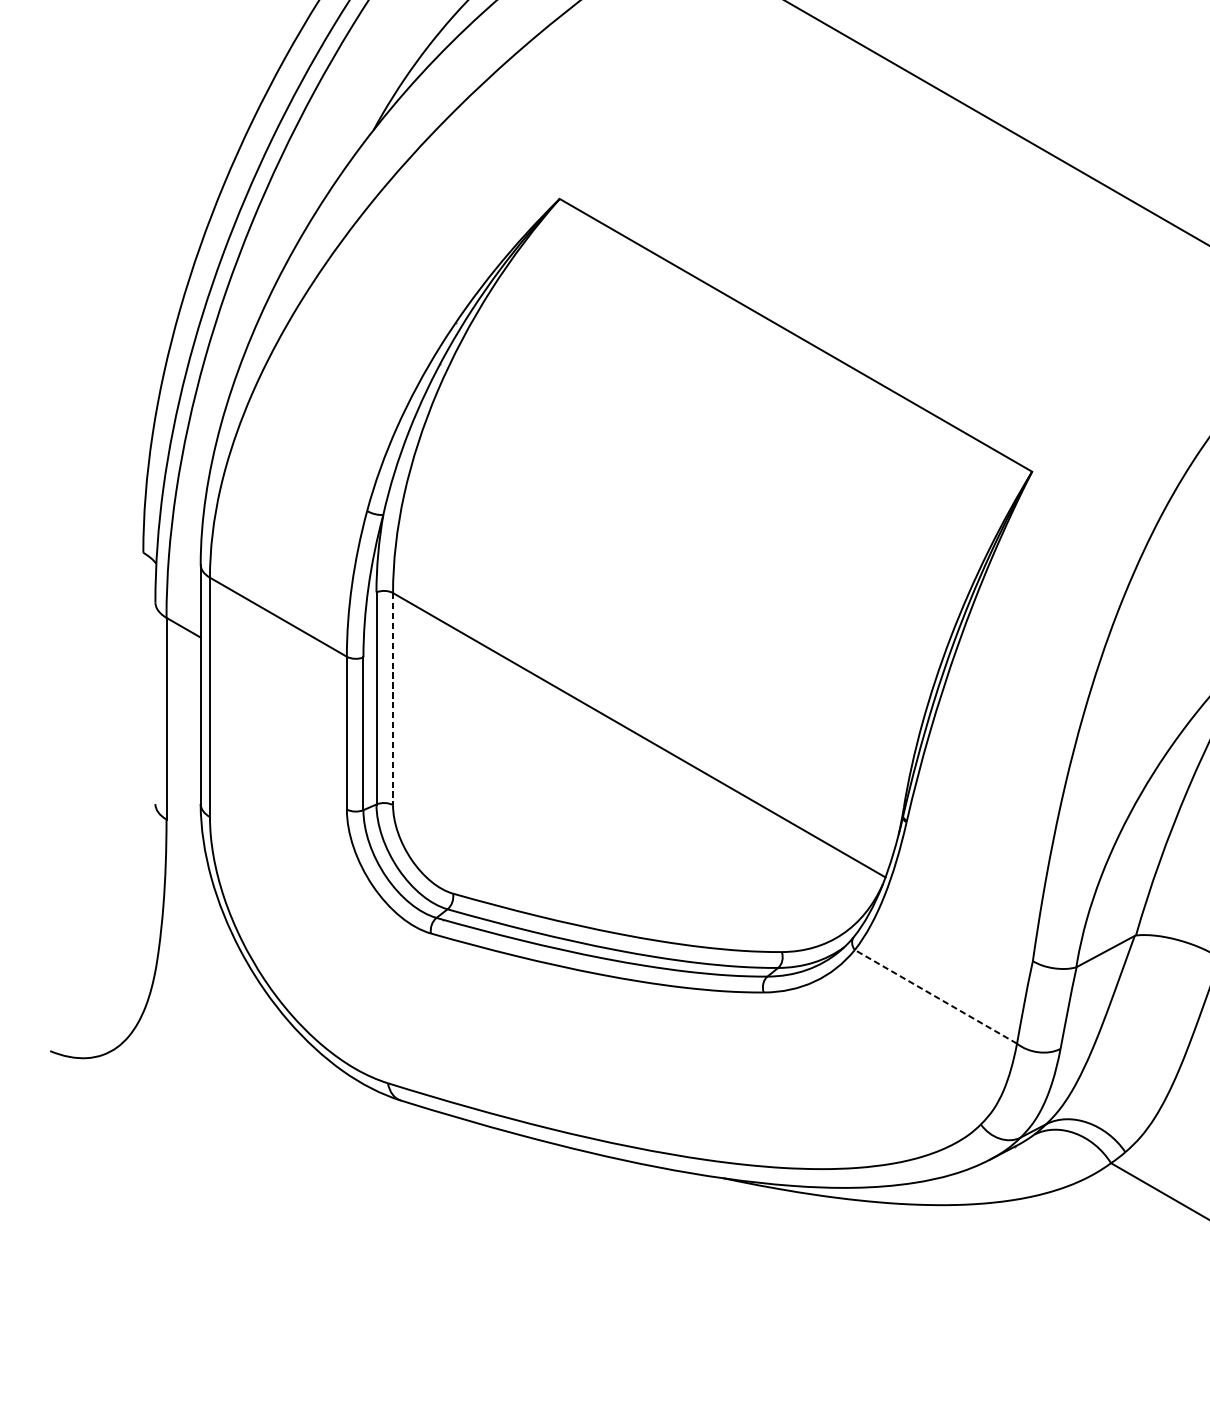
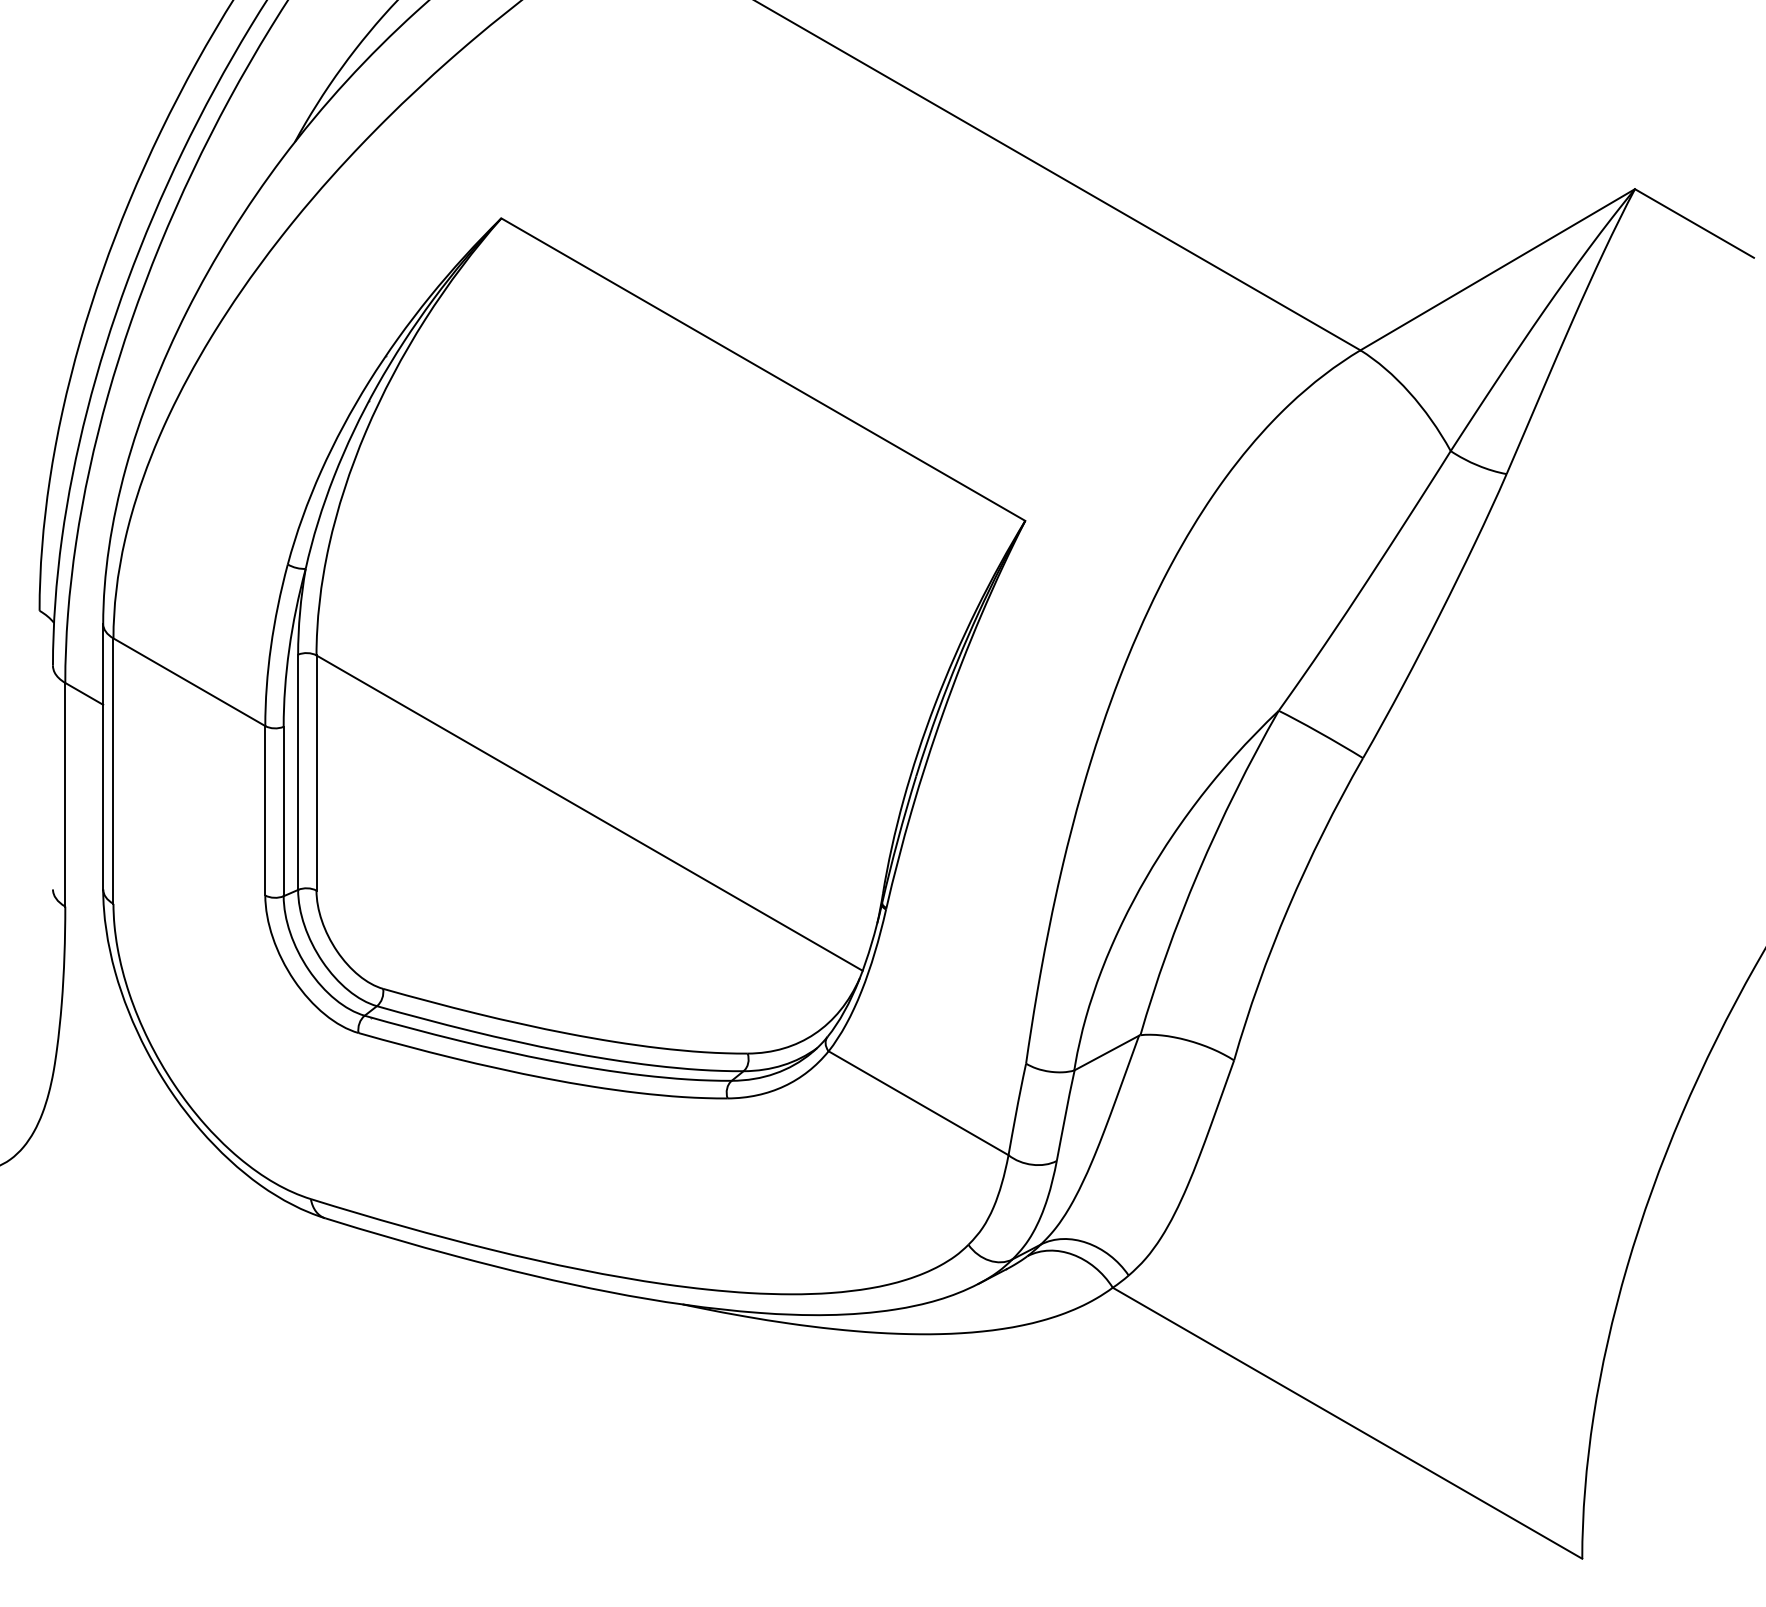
line: (393, 699) -> (316, 773), dashed -> solid
line: (935, 997) -> (918, 1103), dashed -> solid

